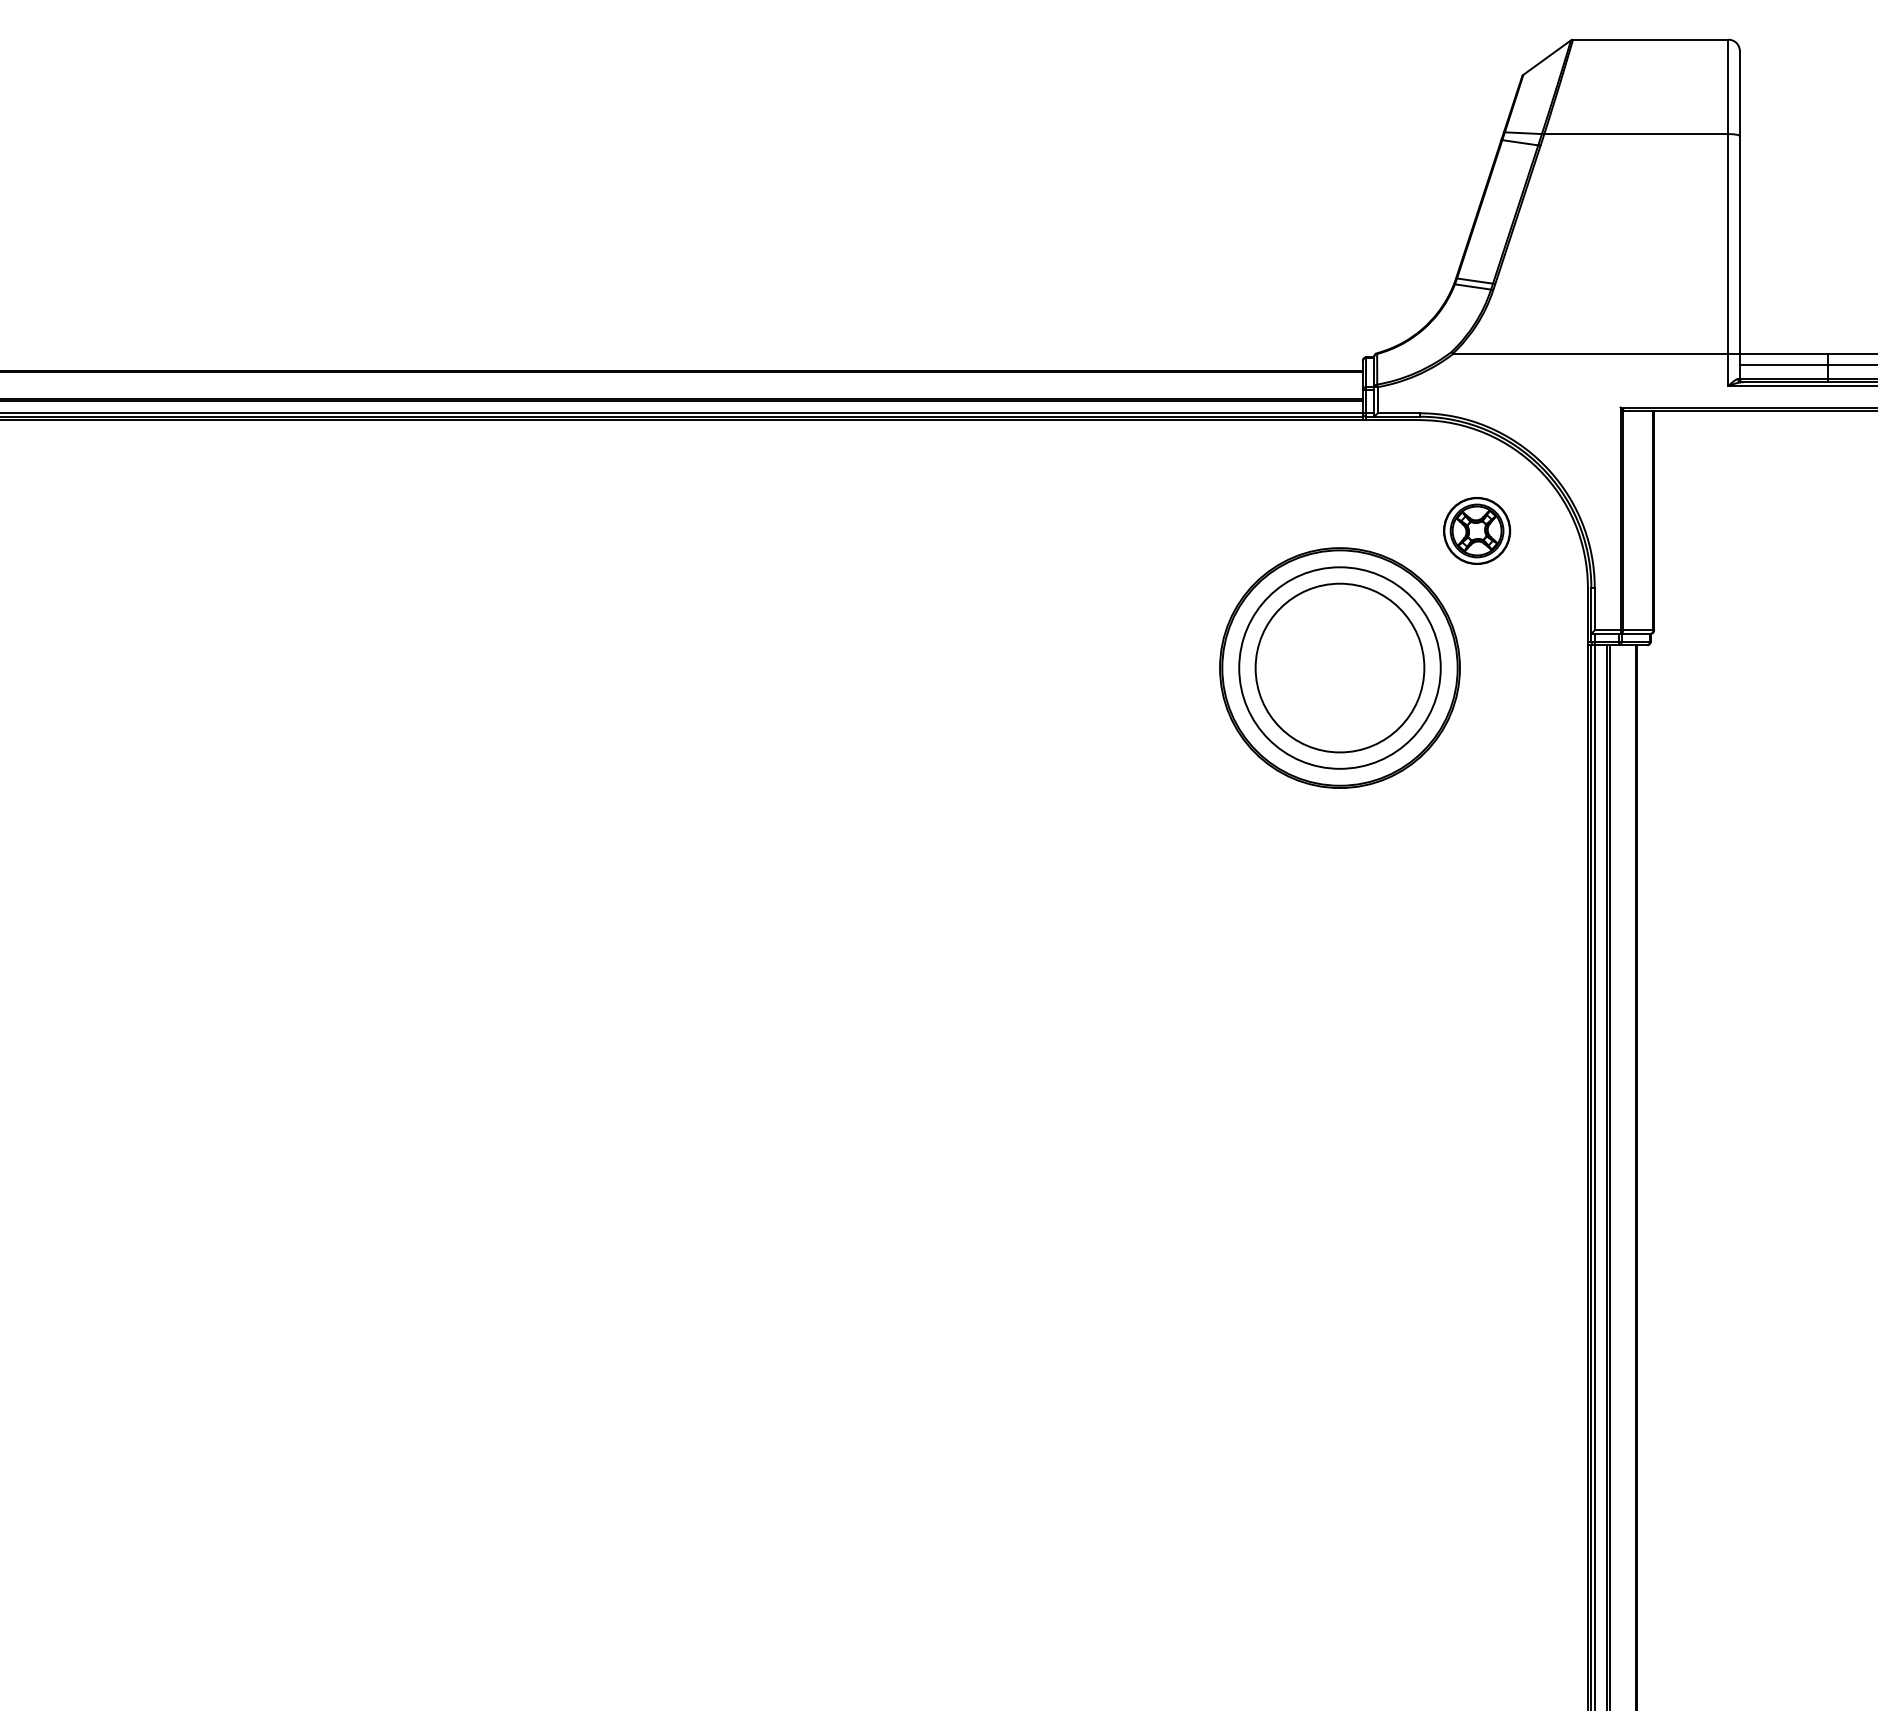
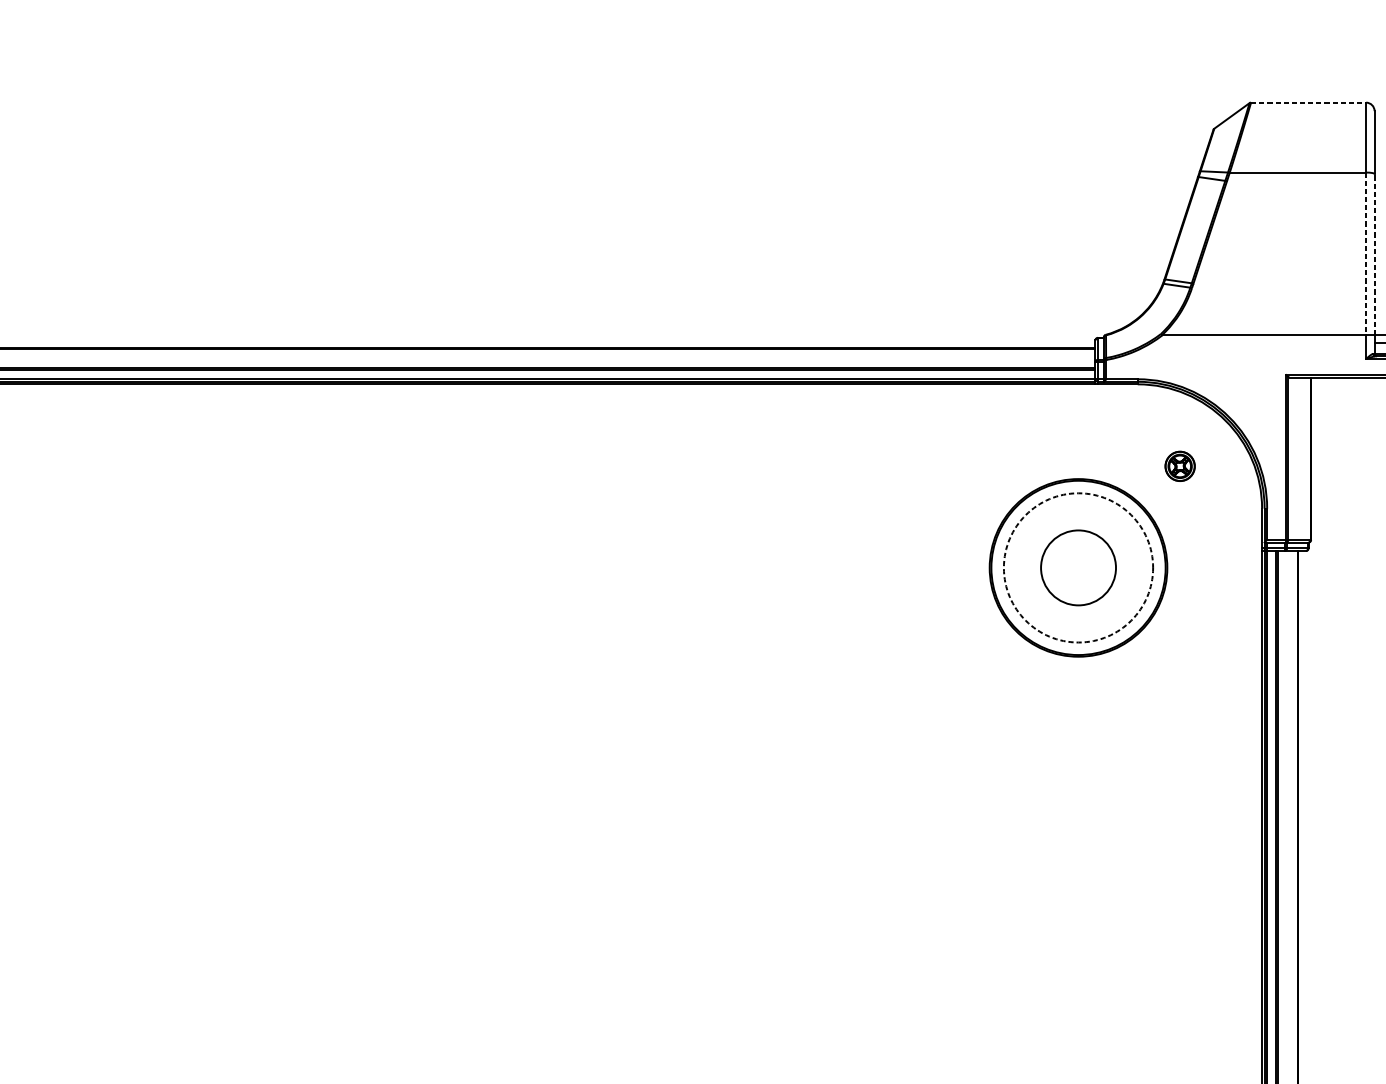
line: (1650, 39) -> (1308, 102), solid -> dashed
line: (1728, 244) -> (1366, 254), solid -> dashed
line: (1739, 245) -> (1374, 255), solid -> dashed
part: (1477, 530) -> (1180, 466), size x0.6
circle: (1339, 667) -> (1078, 567), size x0.6
circle: (1339, 667) -> (1078, 567), solid -> dashed

